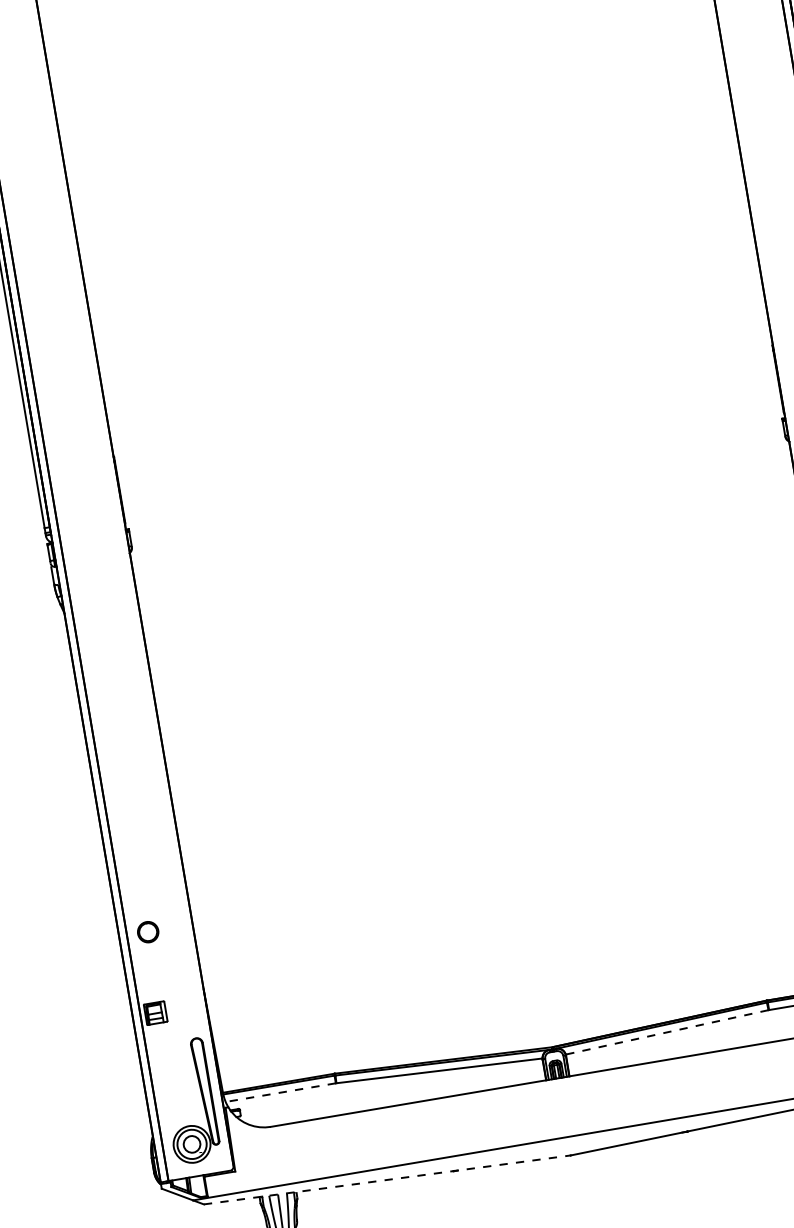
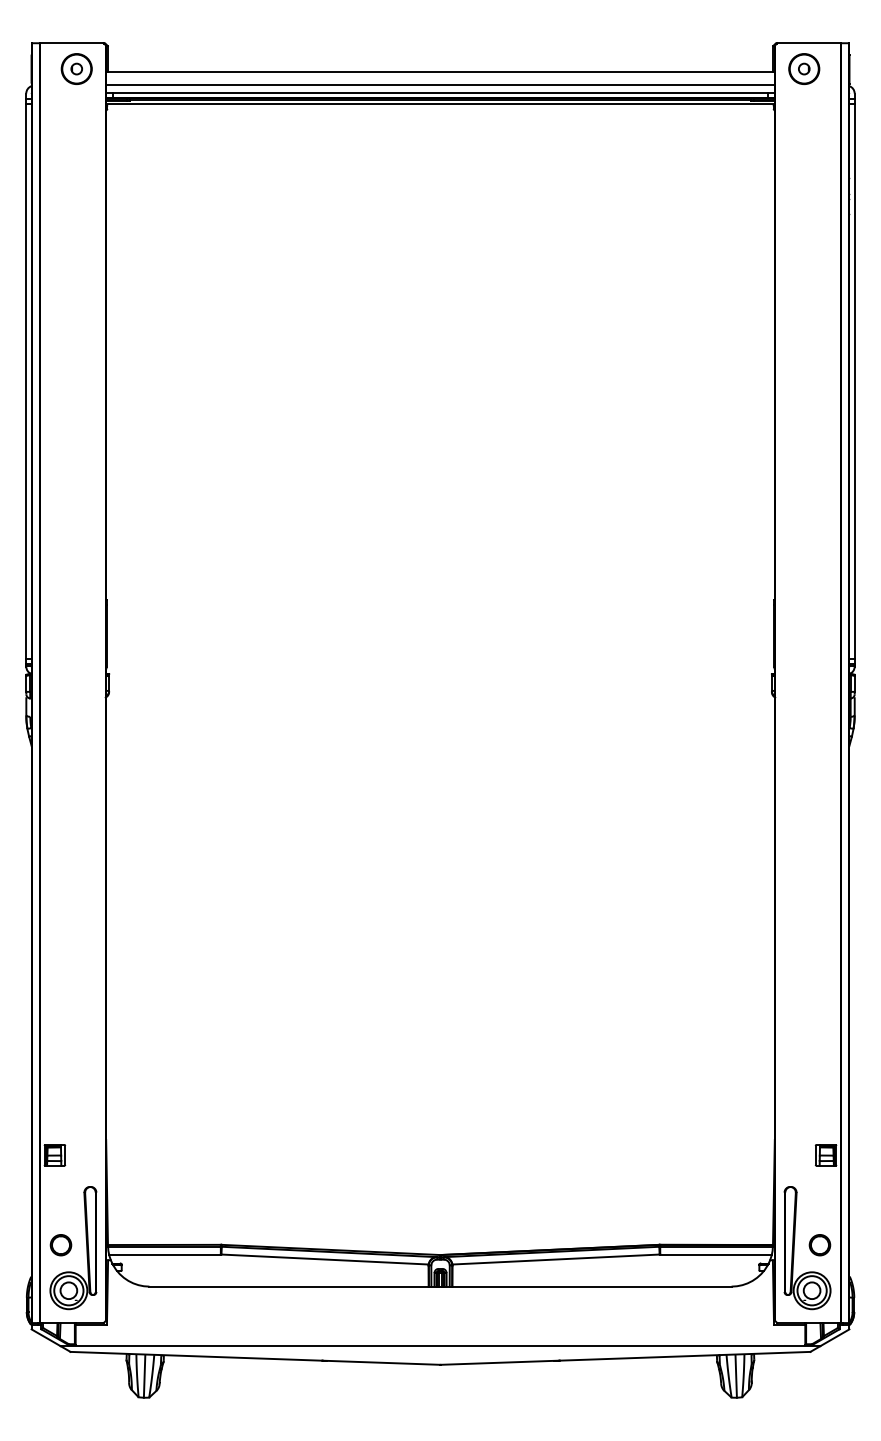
part: (147, 932) -> (60, 1245), moved
line: (667, 1032) -> (556, 1259), dashed -> solid
line: (280, 1092) -> (164, 1254), dashed -> solid
line: (387, 1180) -> (255, 1358), dashed -> solid

